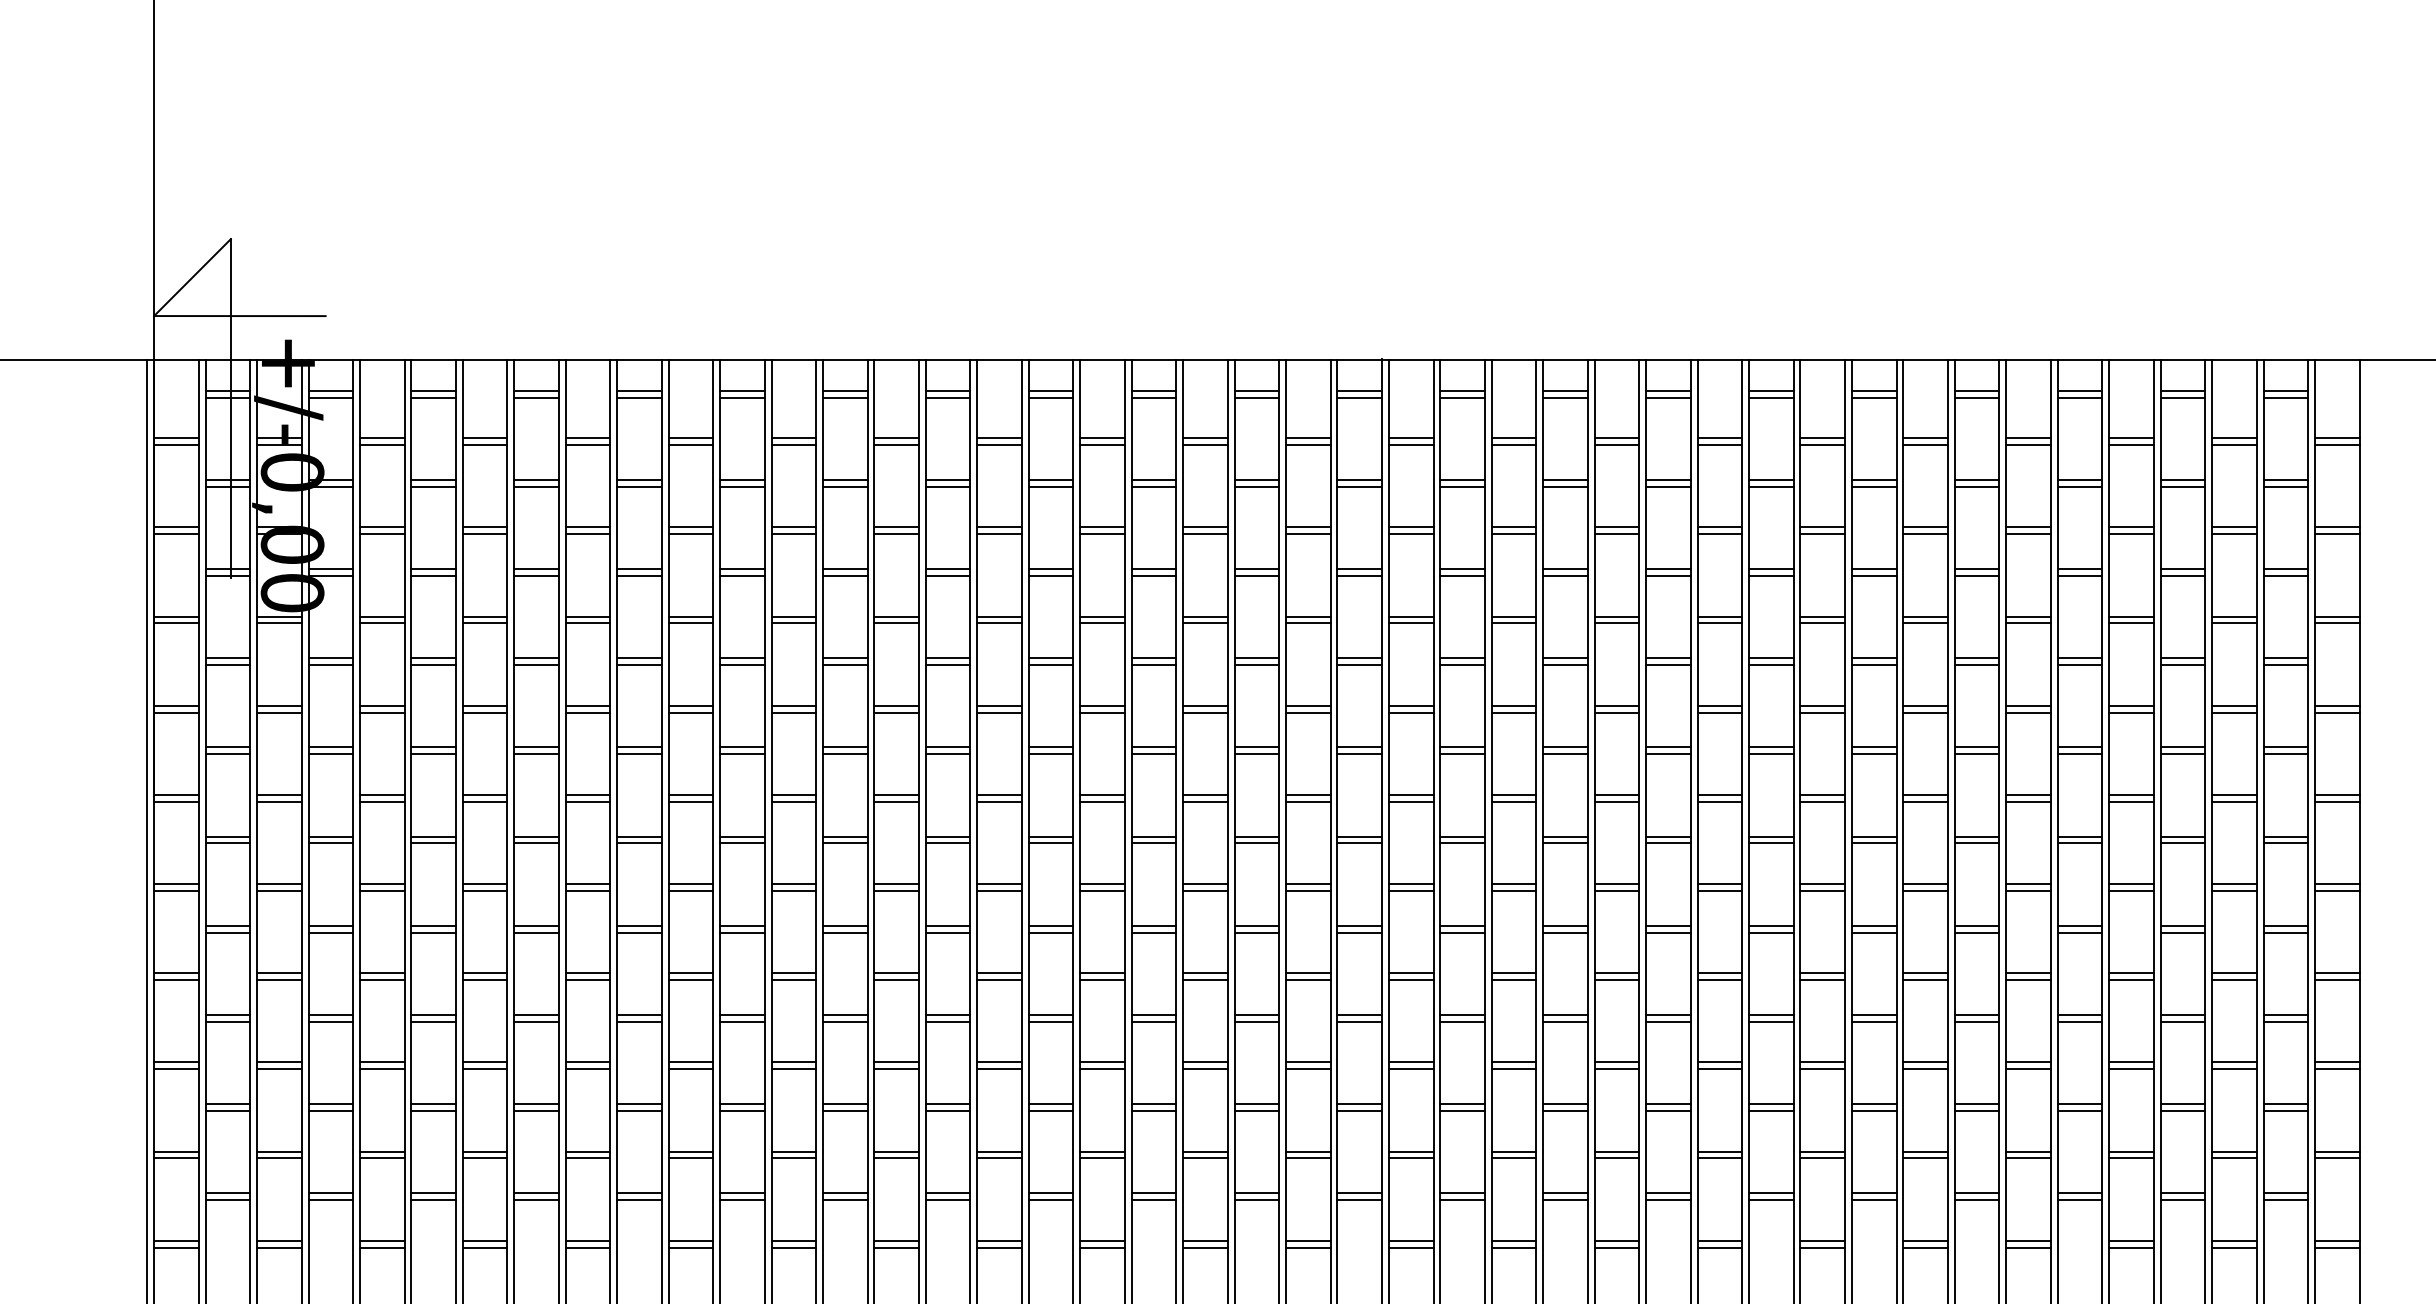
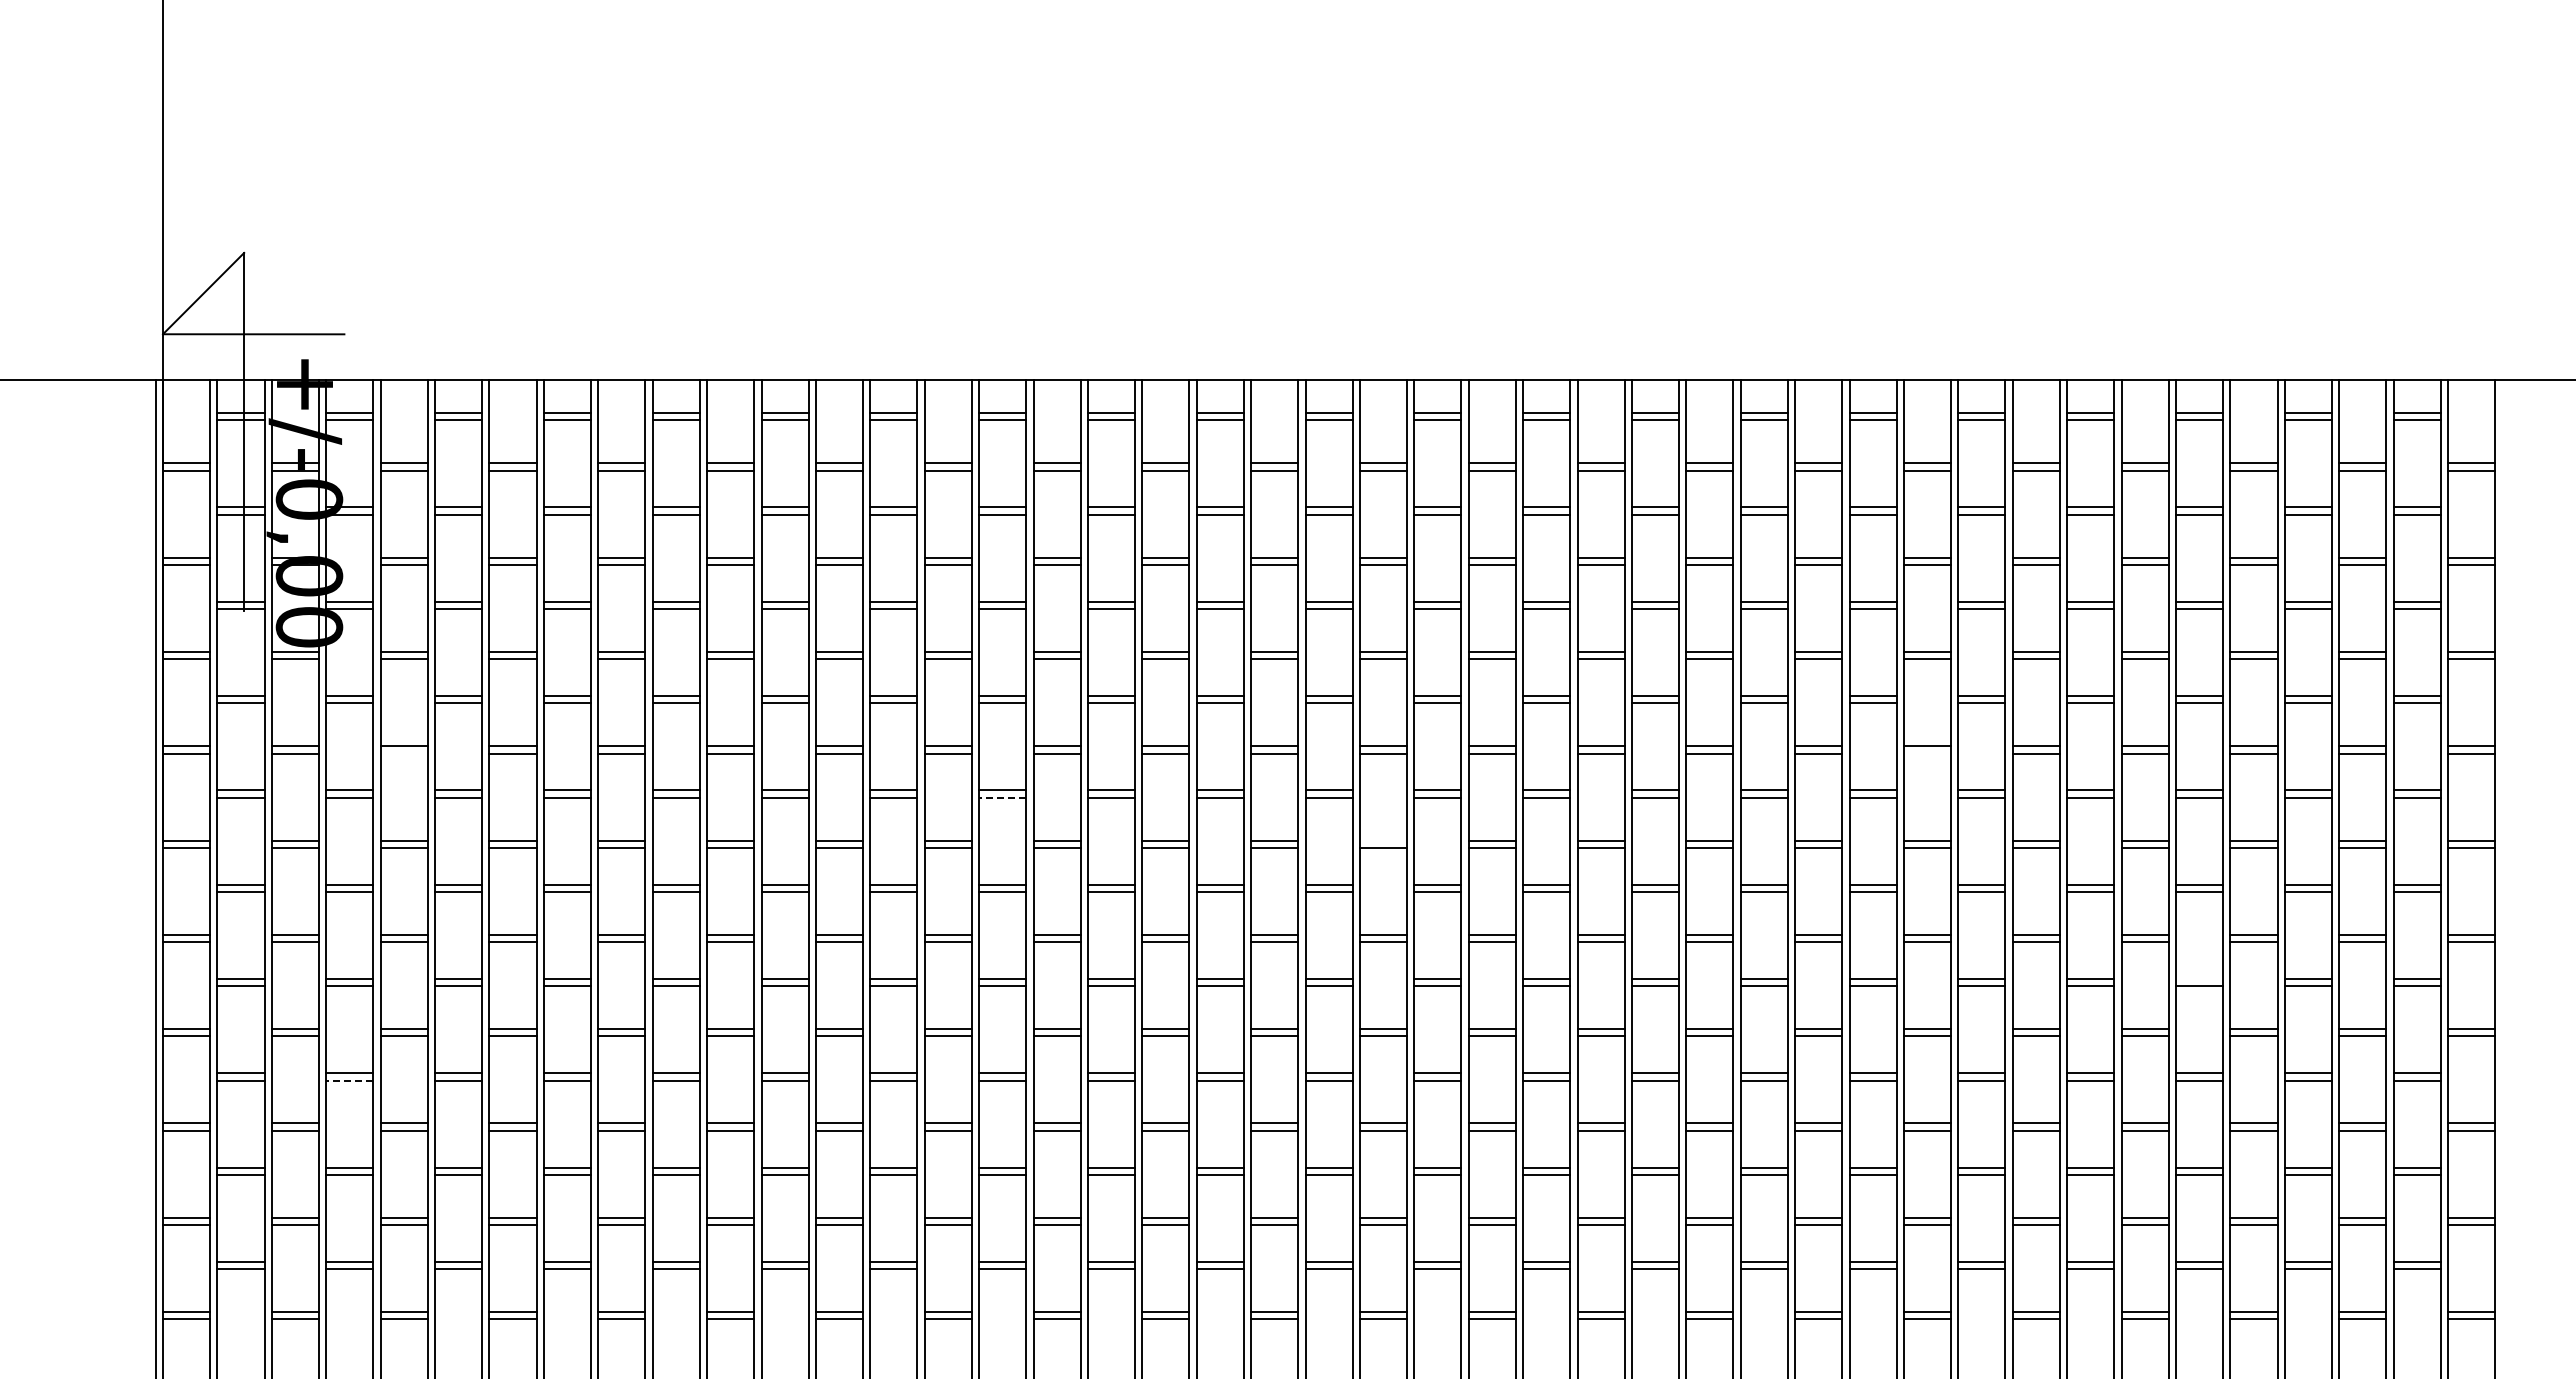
line: (381, 712) -> (403, 753), removed
line: (1822, 712) -> (1927, 753), removed
line: (948, 754) -> (1002, 797), solid -> dashed
line: (1308, 794) -> (1383, 840), removed
line: (2080, 925) -> (2199, 978), removed
line: (330, 1021) -> (349, 1080), solid -> dashed

